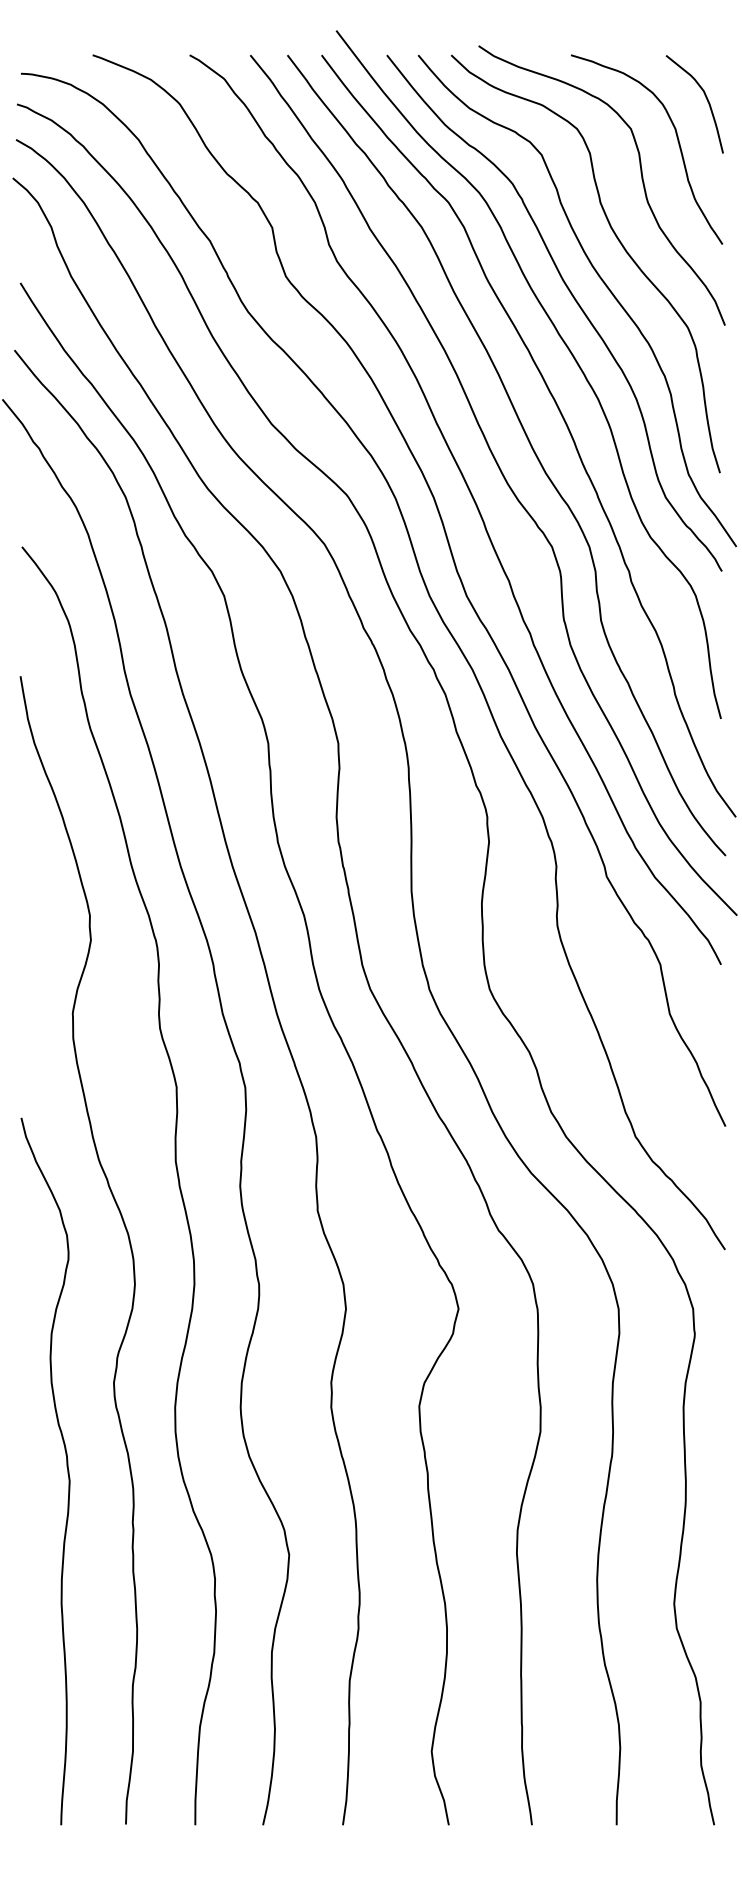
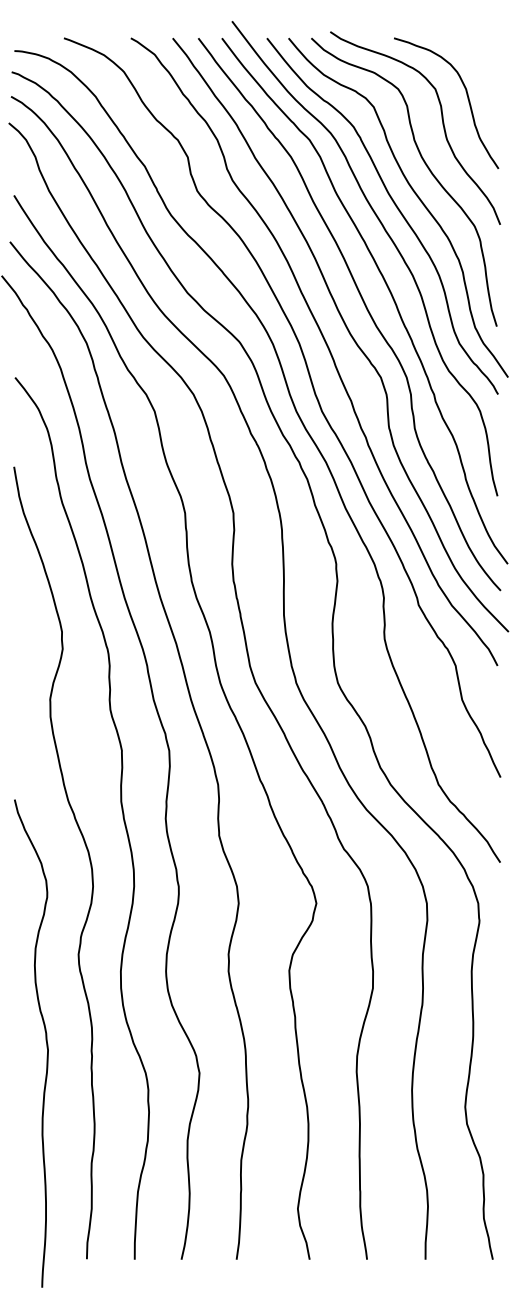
curve: (706, 100) -> (487, 69), removed
curve: (65, 1466) -> (45, 1040), moved

